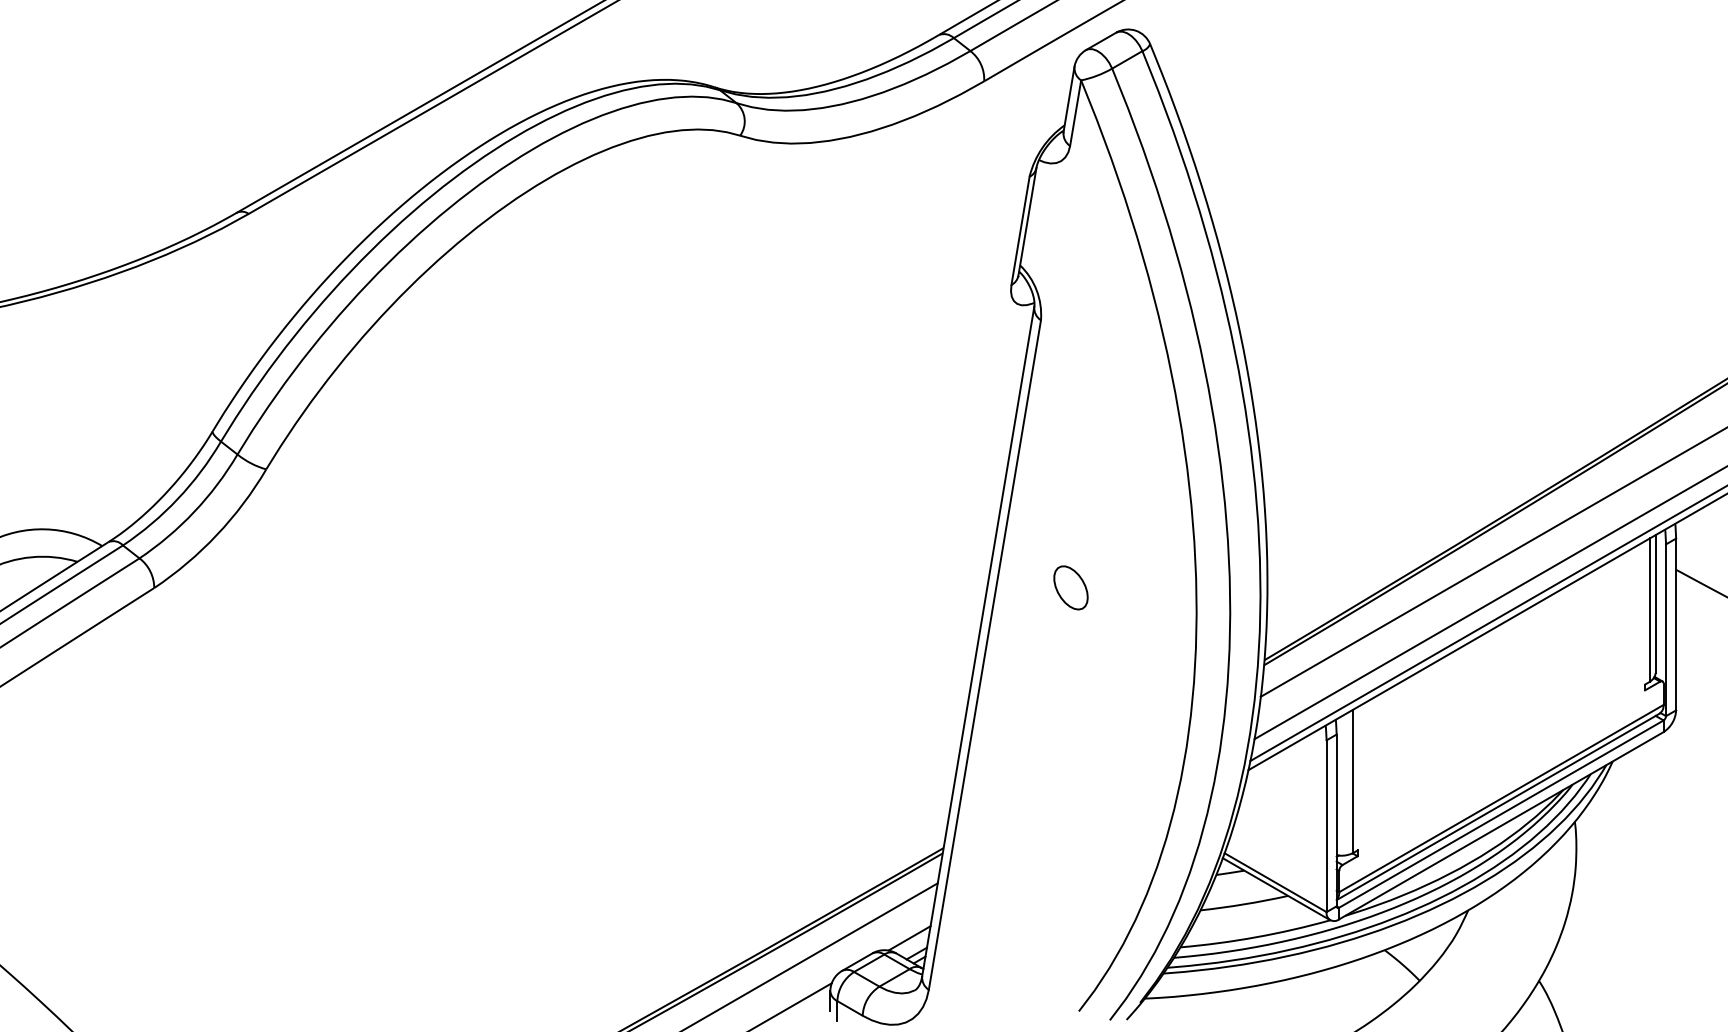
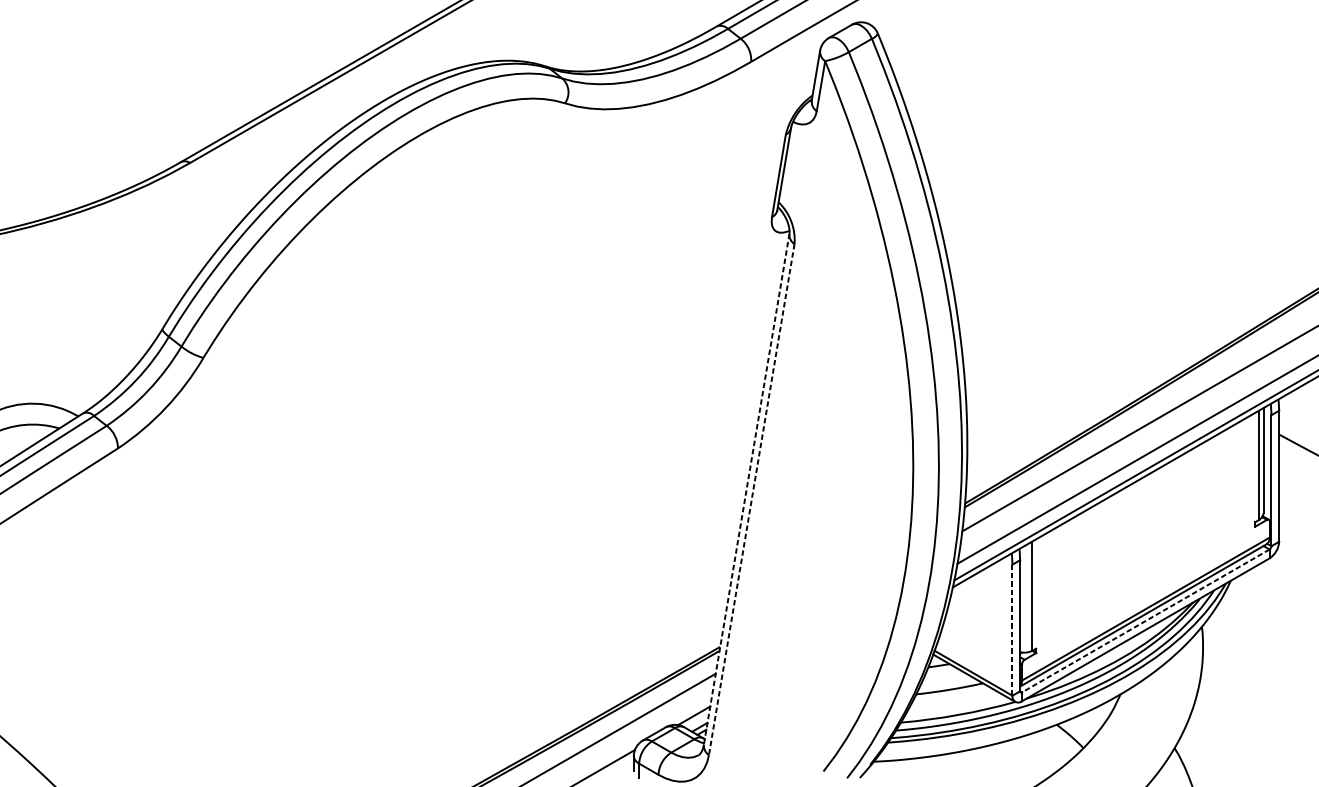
part: (1070, 587) -> (817, 448), removed
line: (978, 641) -> (746, 489), solid -> dashed
line: (984, 655) -> (751, 499), solid -> dashed
line: (1500, 814) -> (1145, 621), solid -> dashed
line: (1326, 826) -> (1012, 630), solid -> dashed

